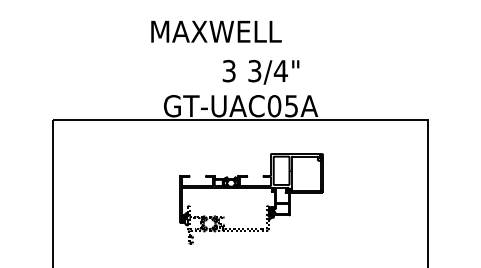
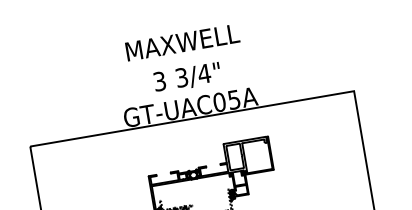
text: (216, 31) -> (182, 42), moved
text: (260, 72) -> (186, 78), moved

